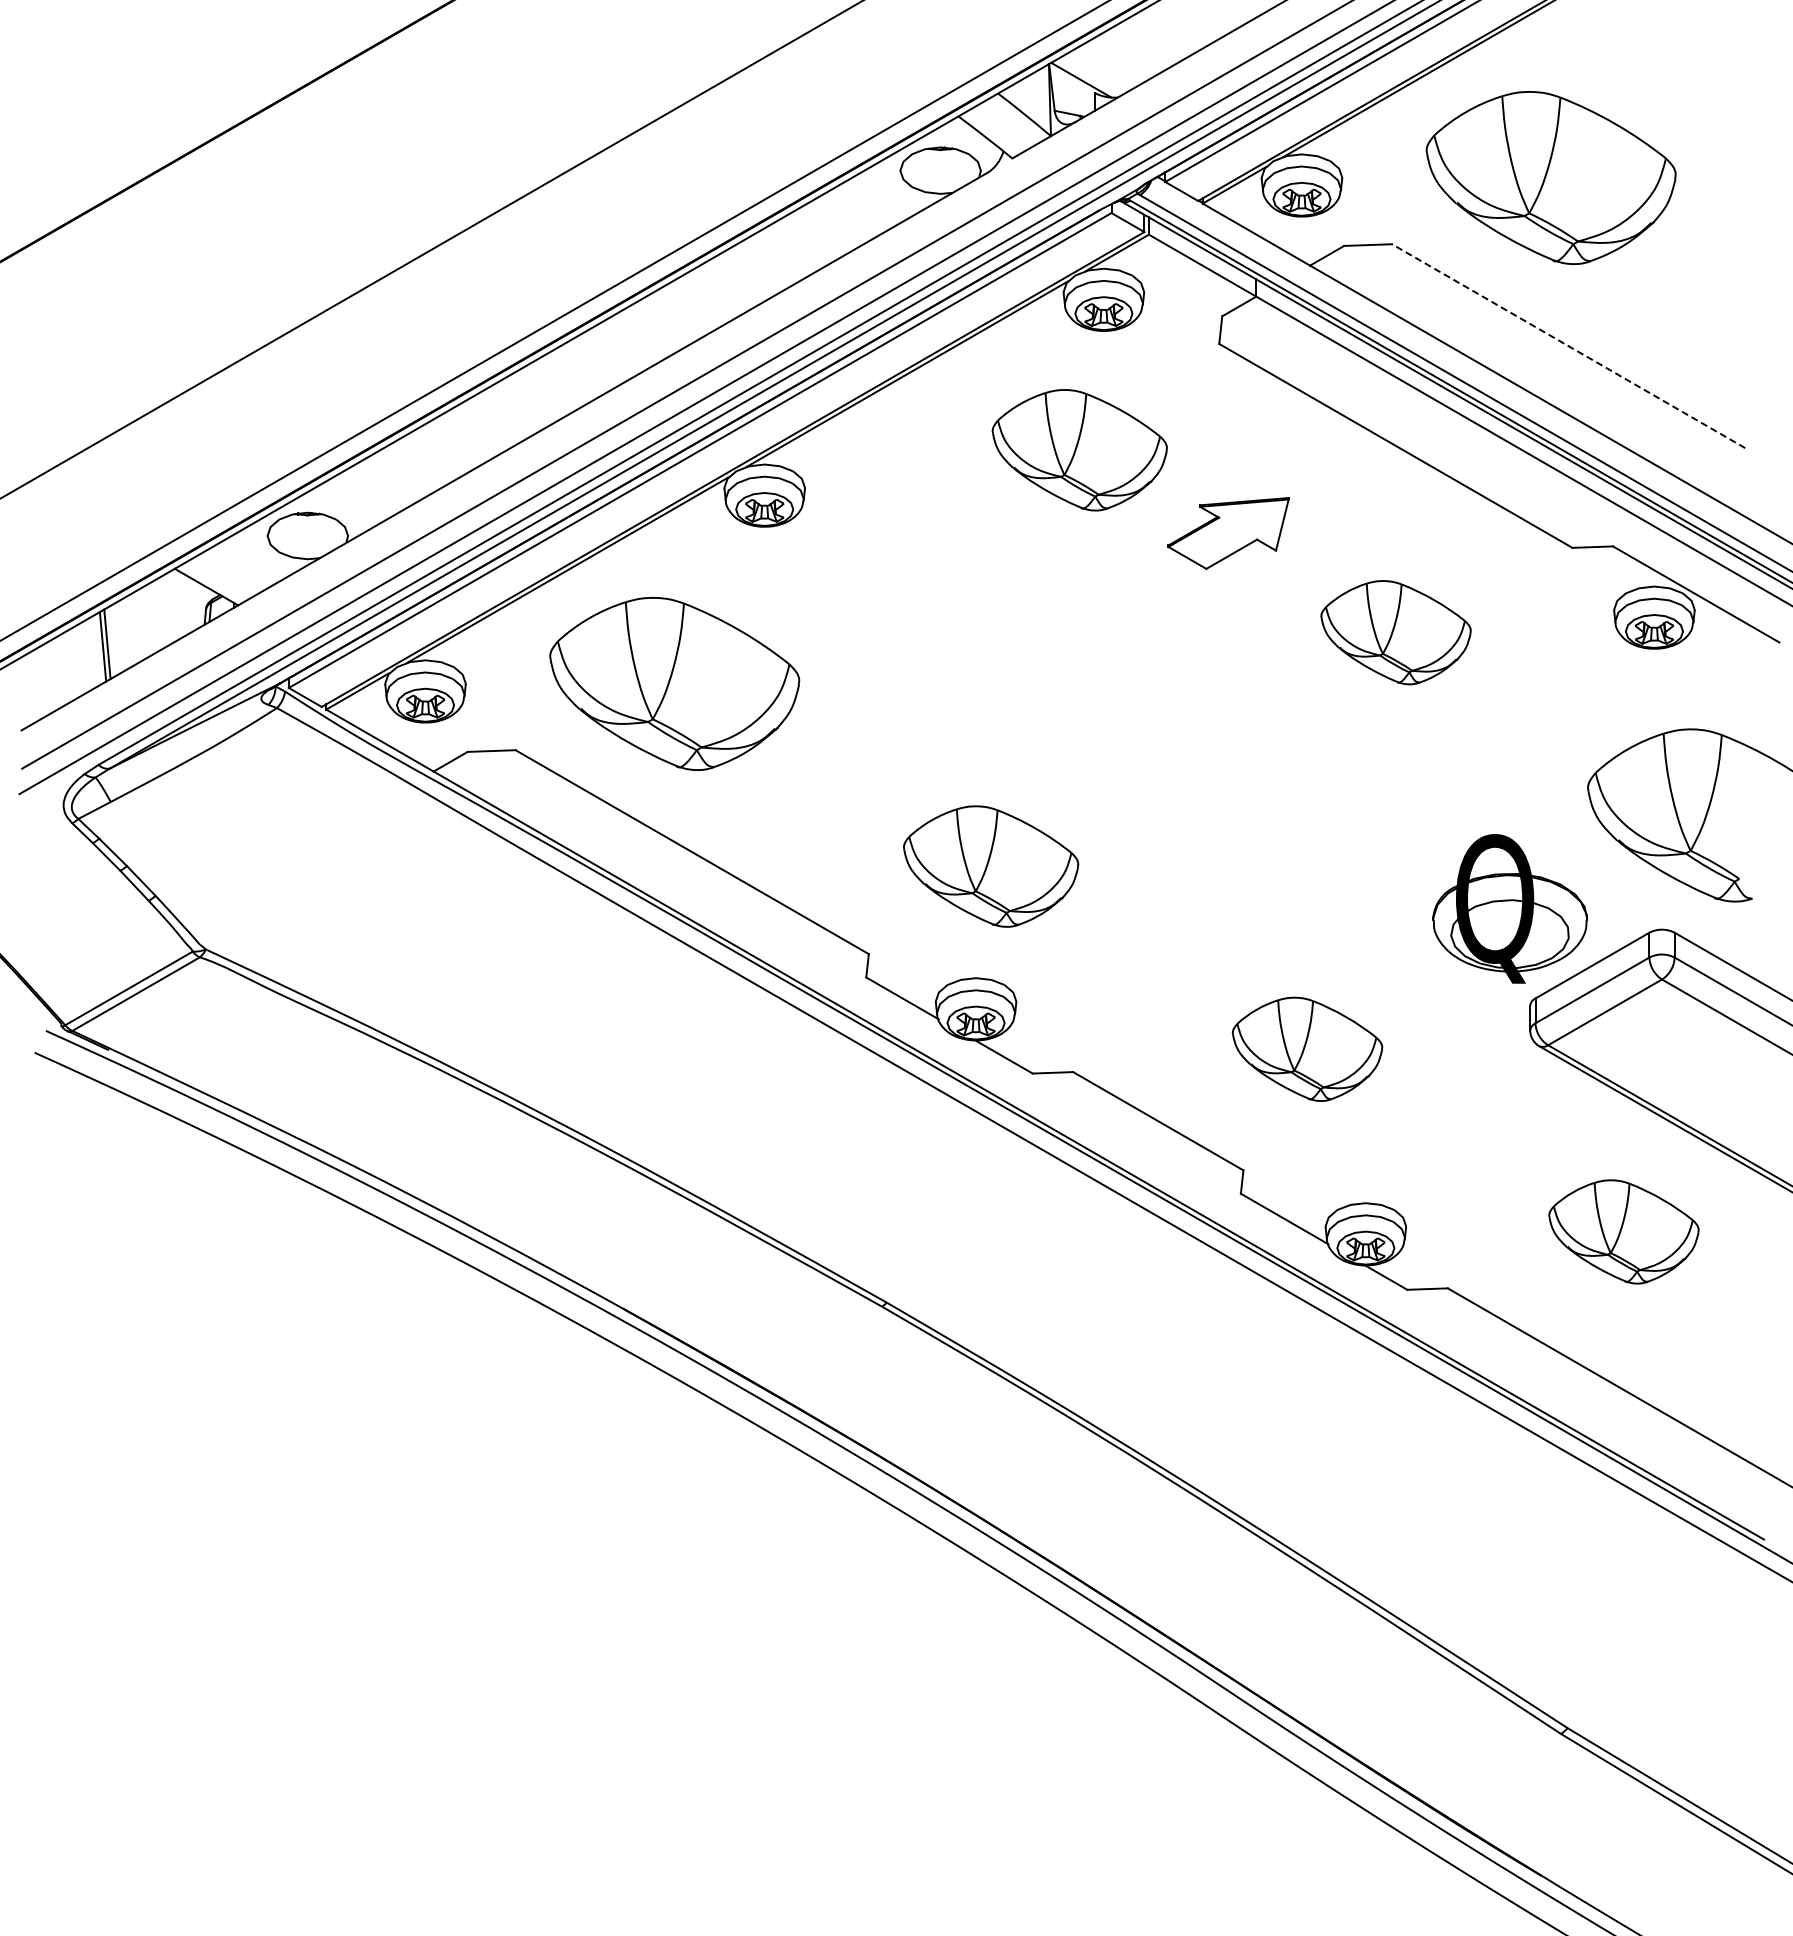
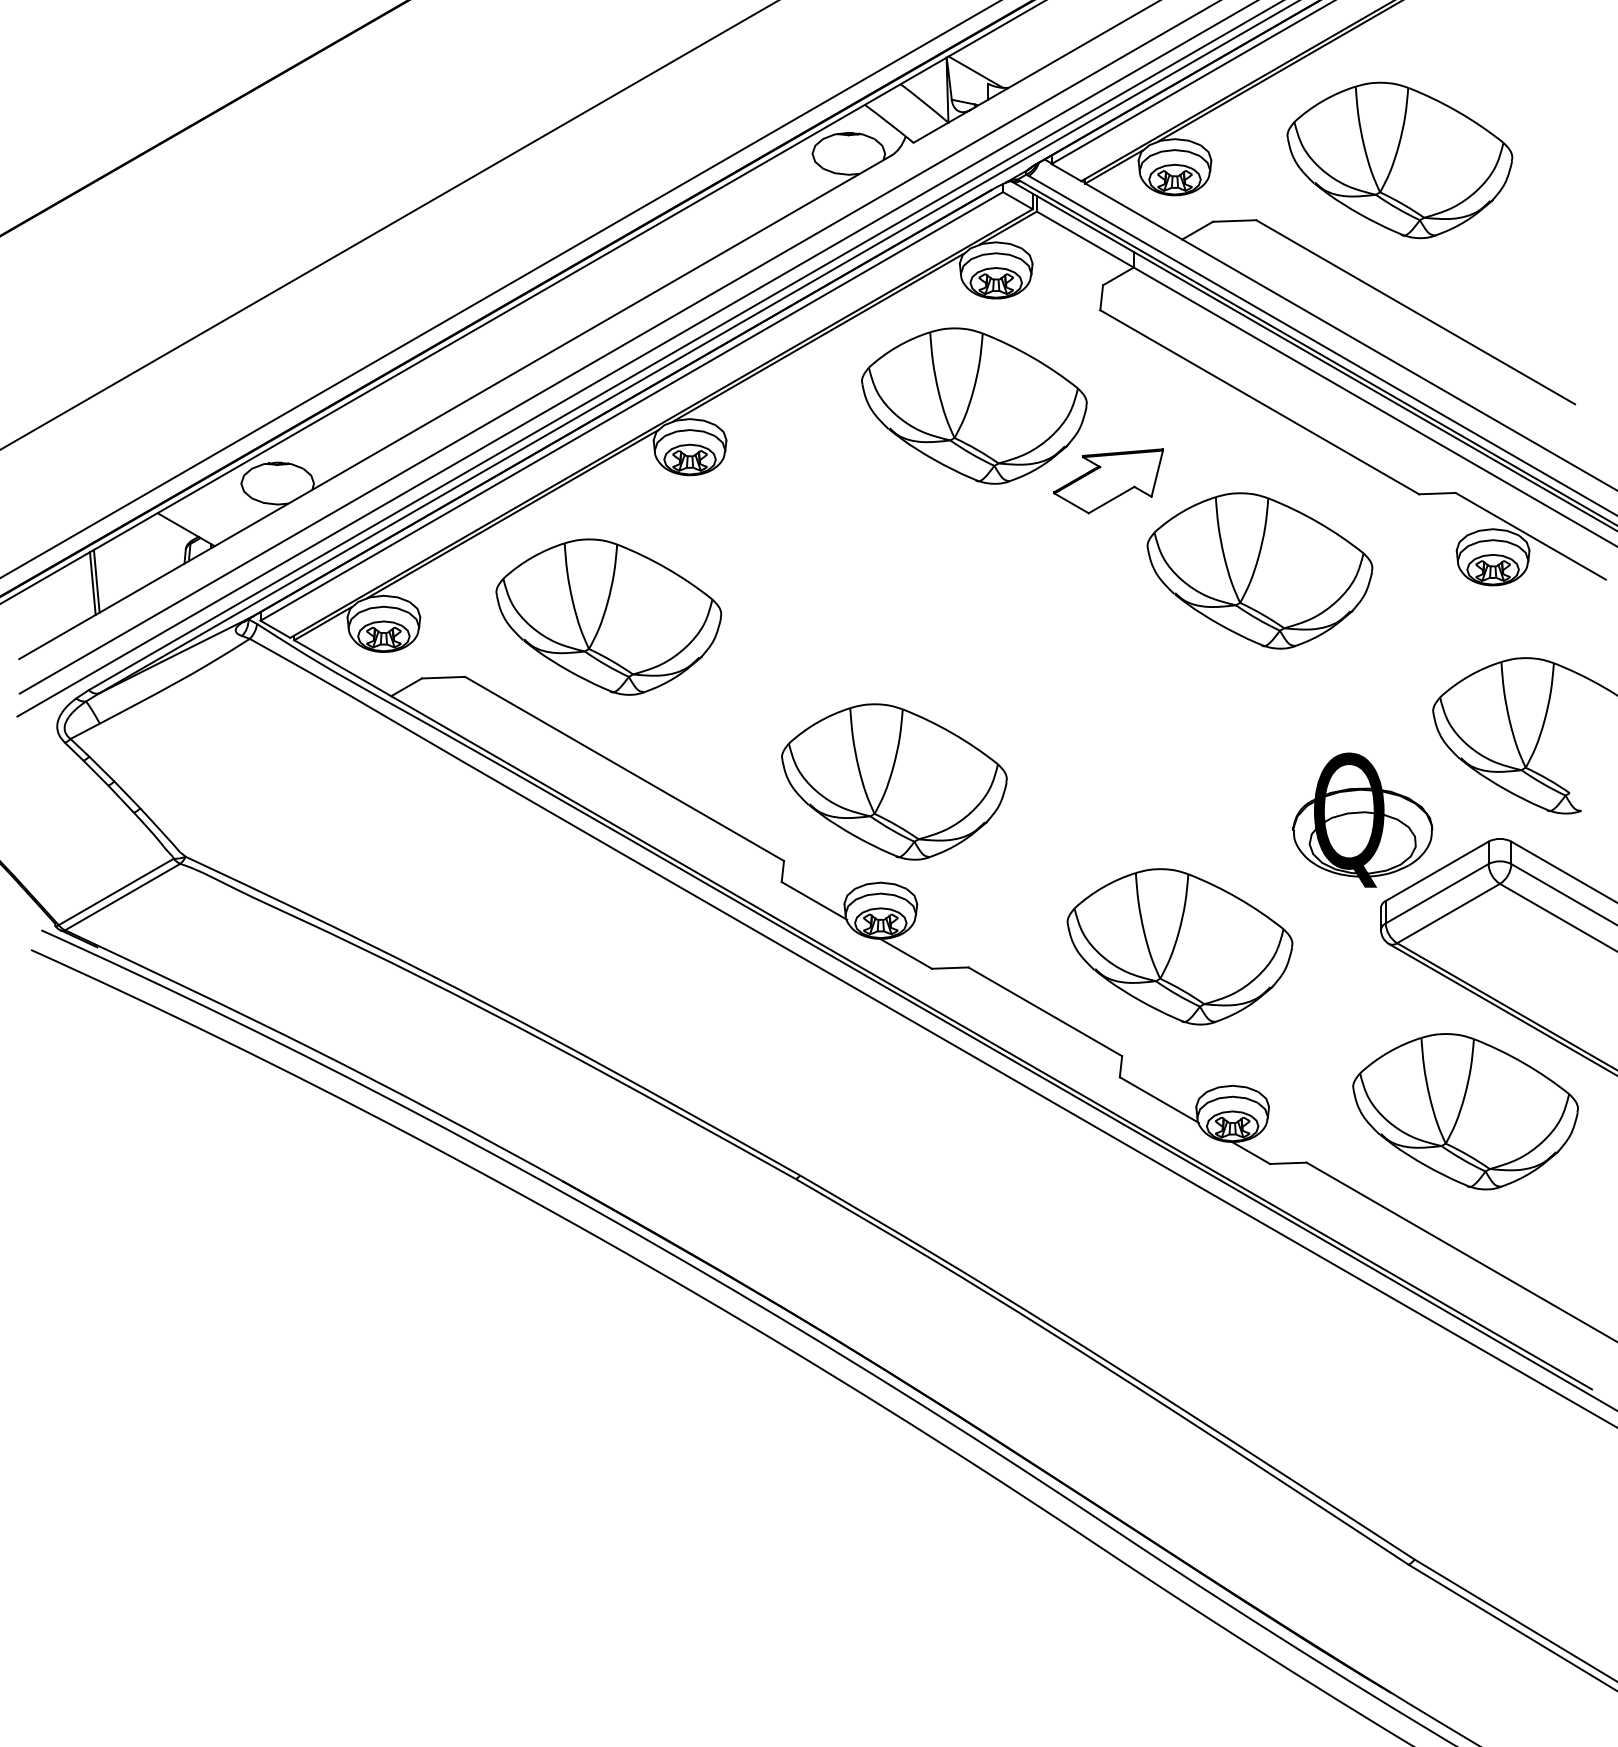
line: (1568, 346) -> (1415, 312), dashed -> solid
part: (1079, 450) -> (974, 406), size x1.43
part: (1395, 632) -> (1259, 570), size x1.67
part: (990, 866) -> (893, 781), size x1.43
part: (1307, 1049) -> (1179, 947), size x1.67
part: (1623, 1231) -> (1465, 1111), size x1.67

